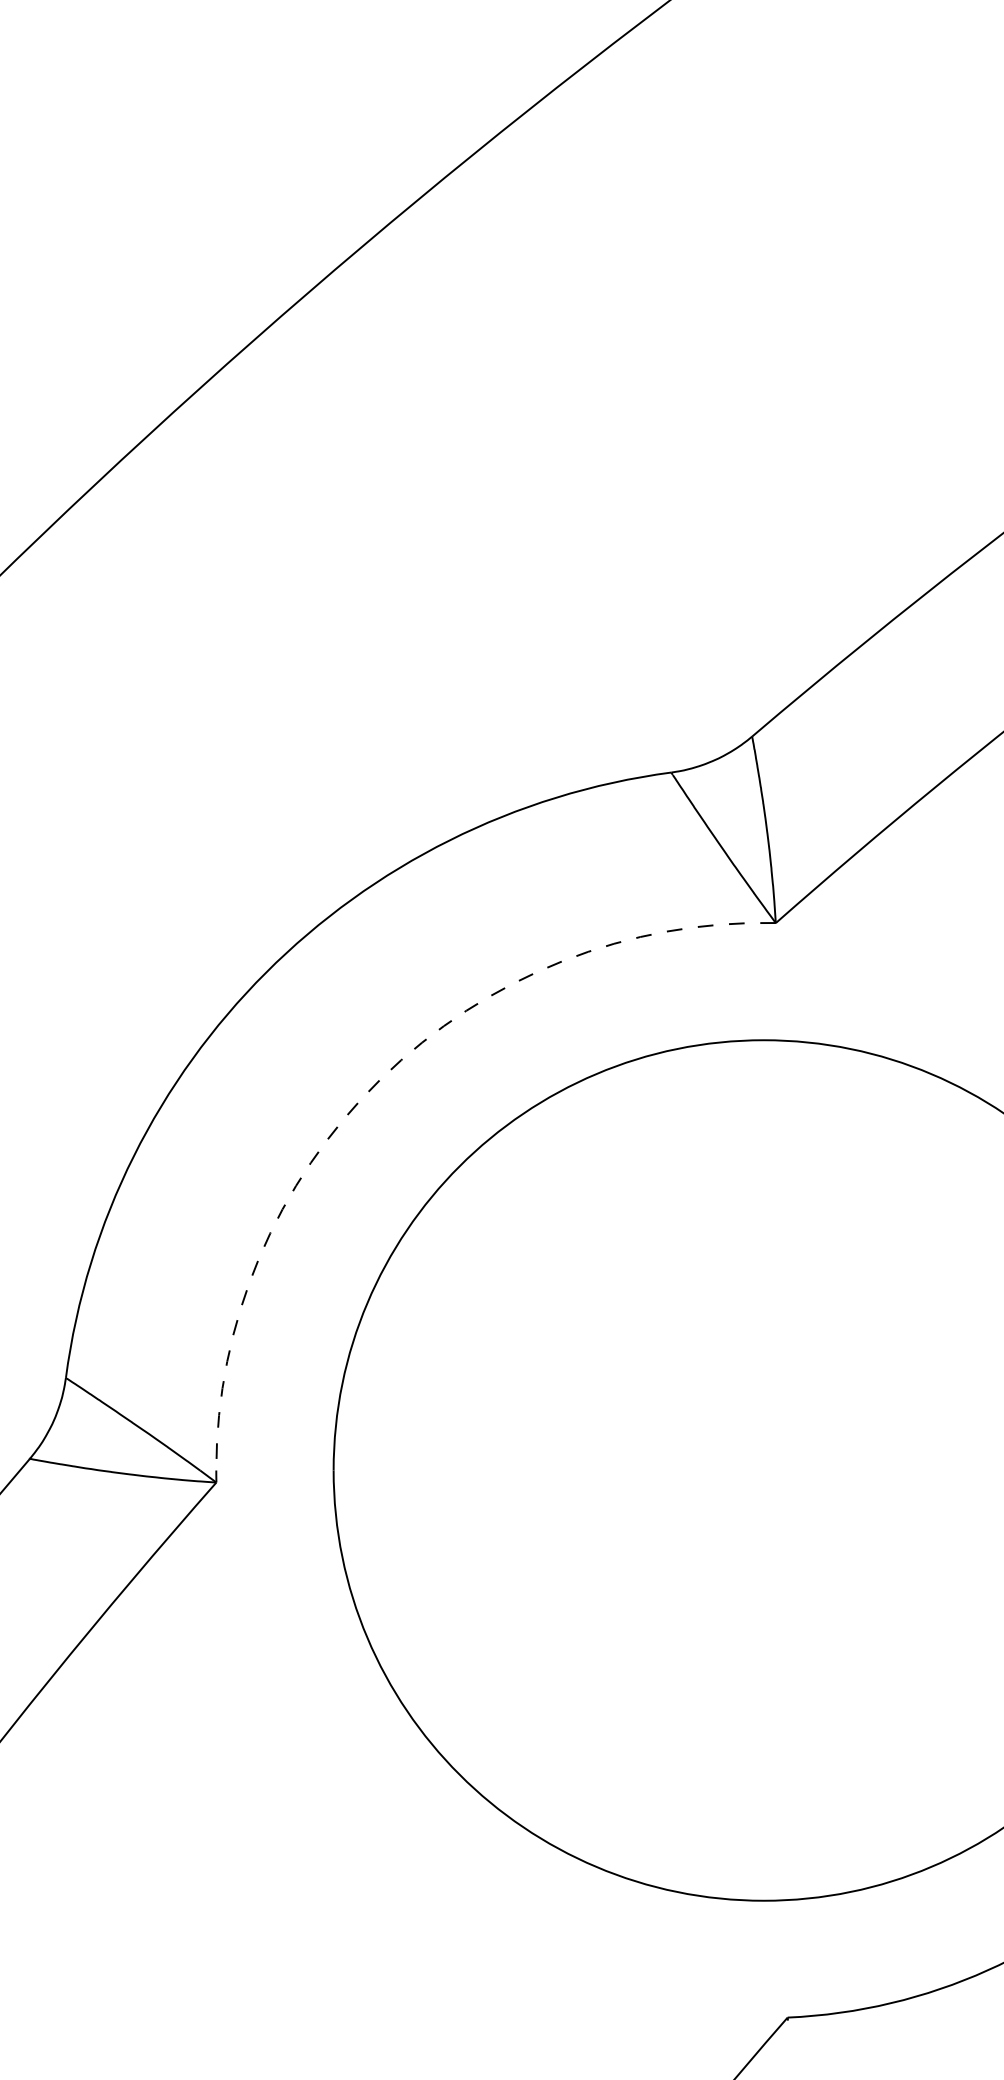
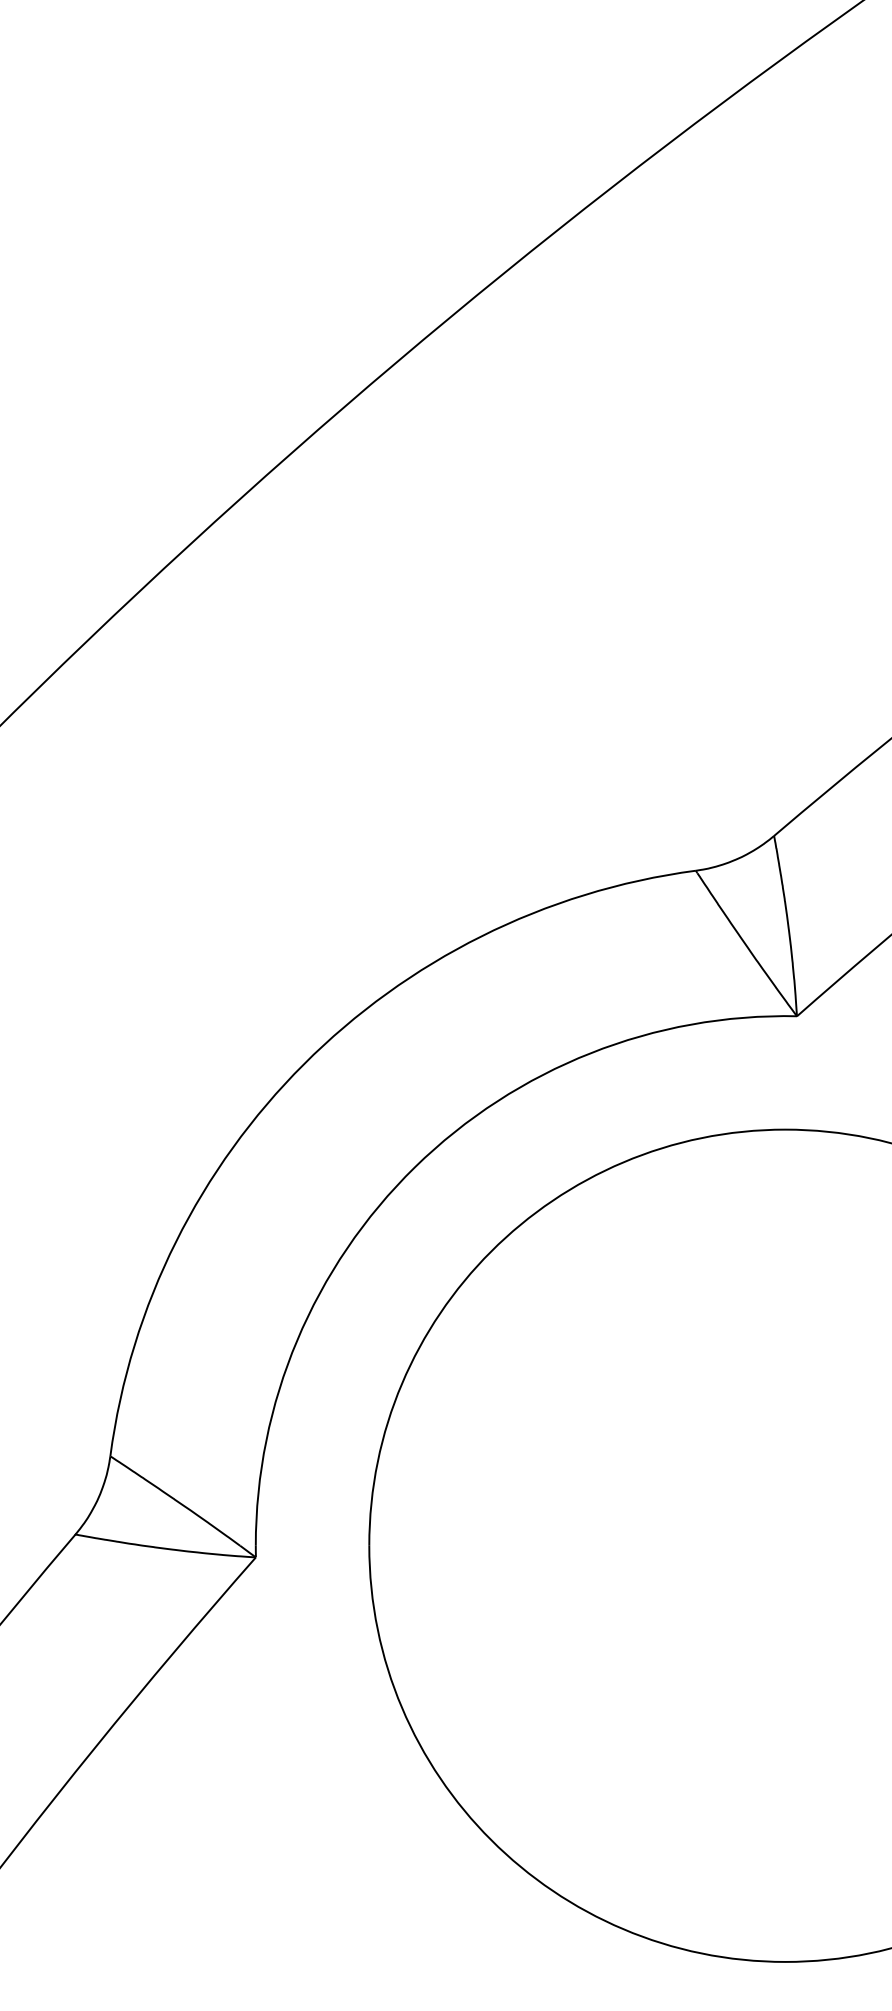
arc: (380, 1079) -> (414, 1167), dashed -> solid

